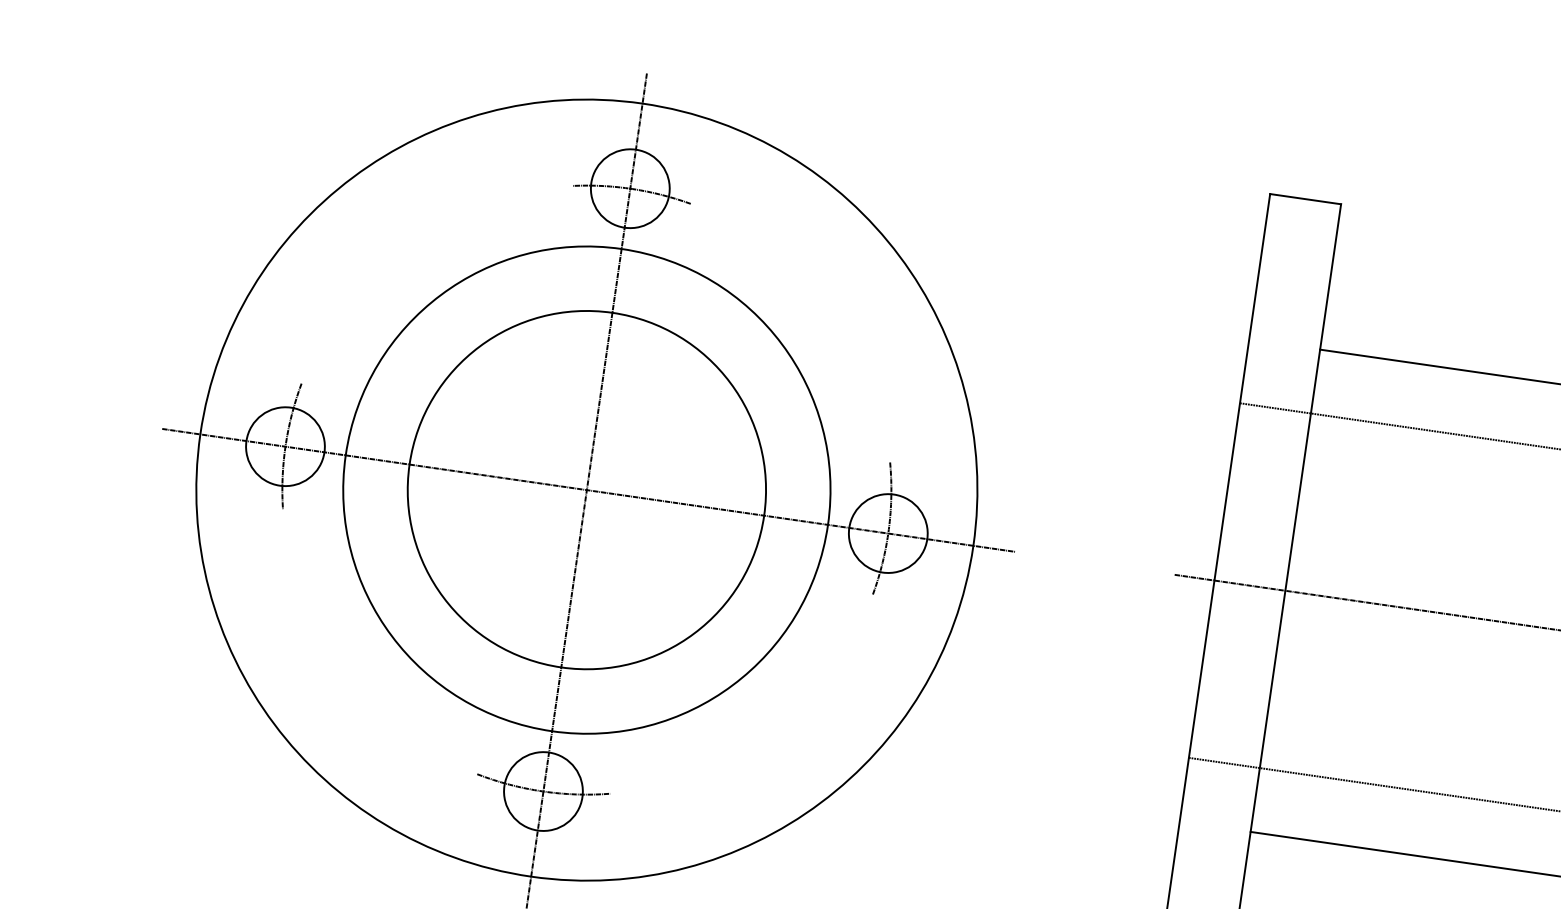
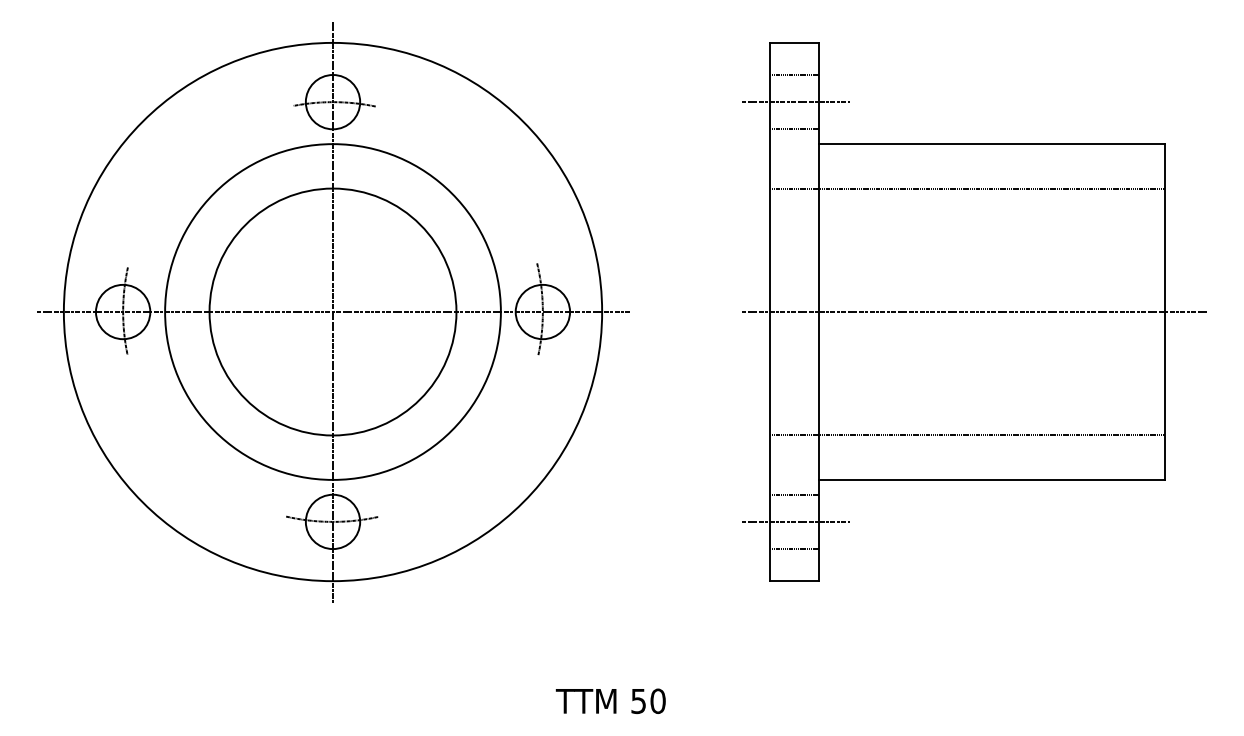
line: (1298, 245) -> (794, 75), added
line: (1295, 285) -> (796, 102), added
line: (1287, 323) -> (794, 129), added
line: (1211, 847) -> (794, 494), added
line: (1209, 886) -> (796, 521), added

